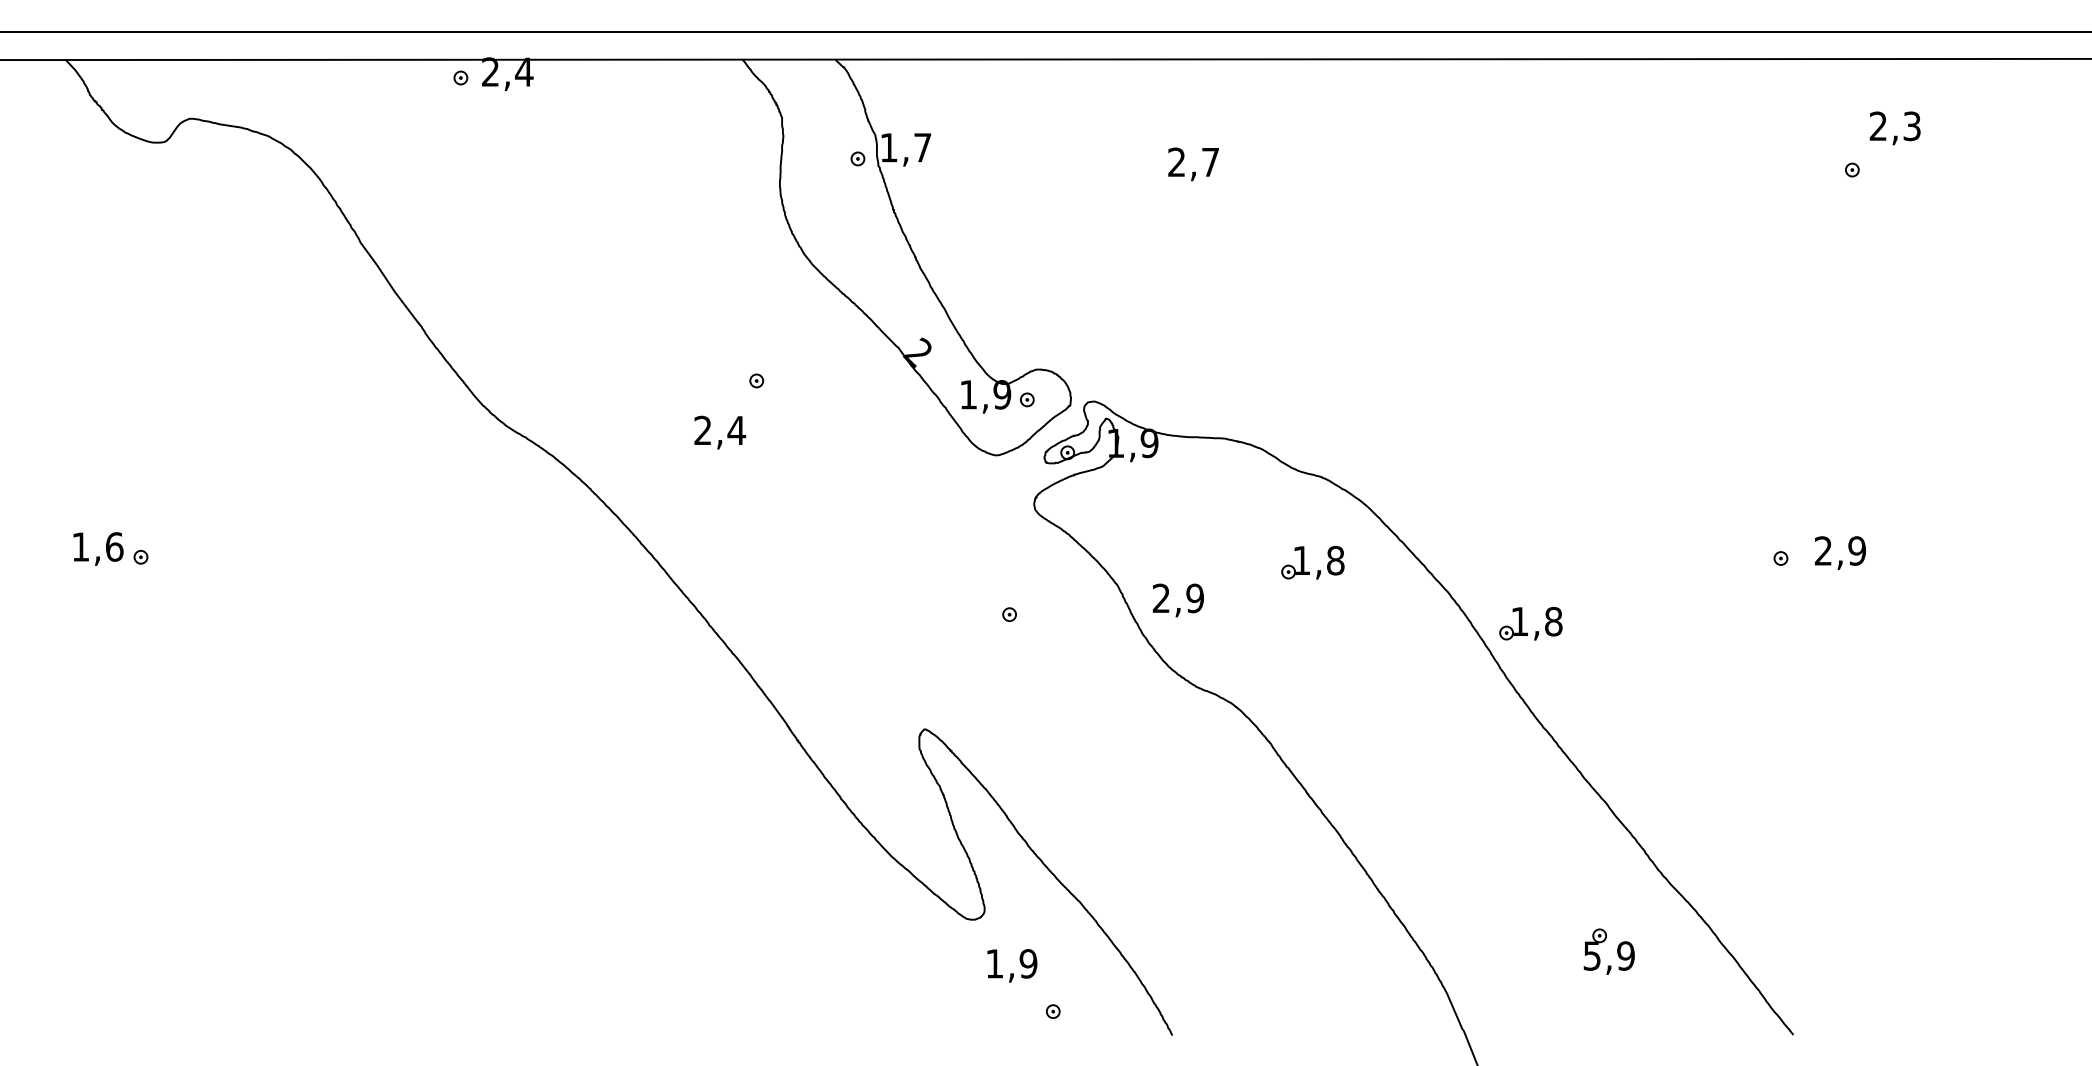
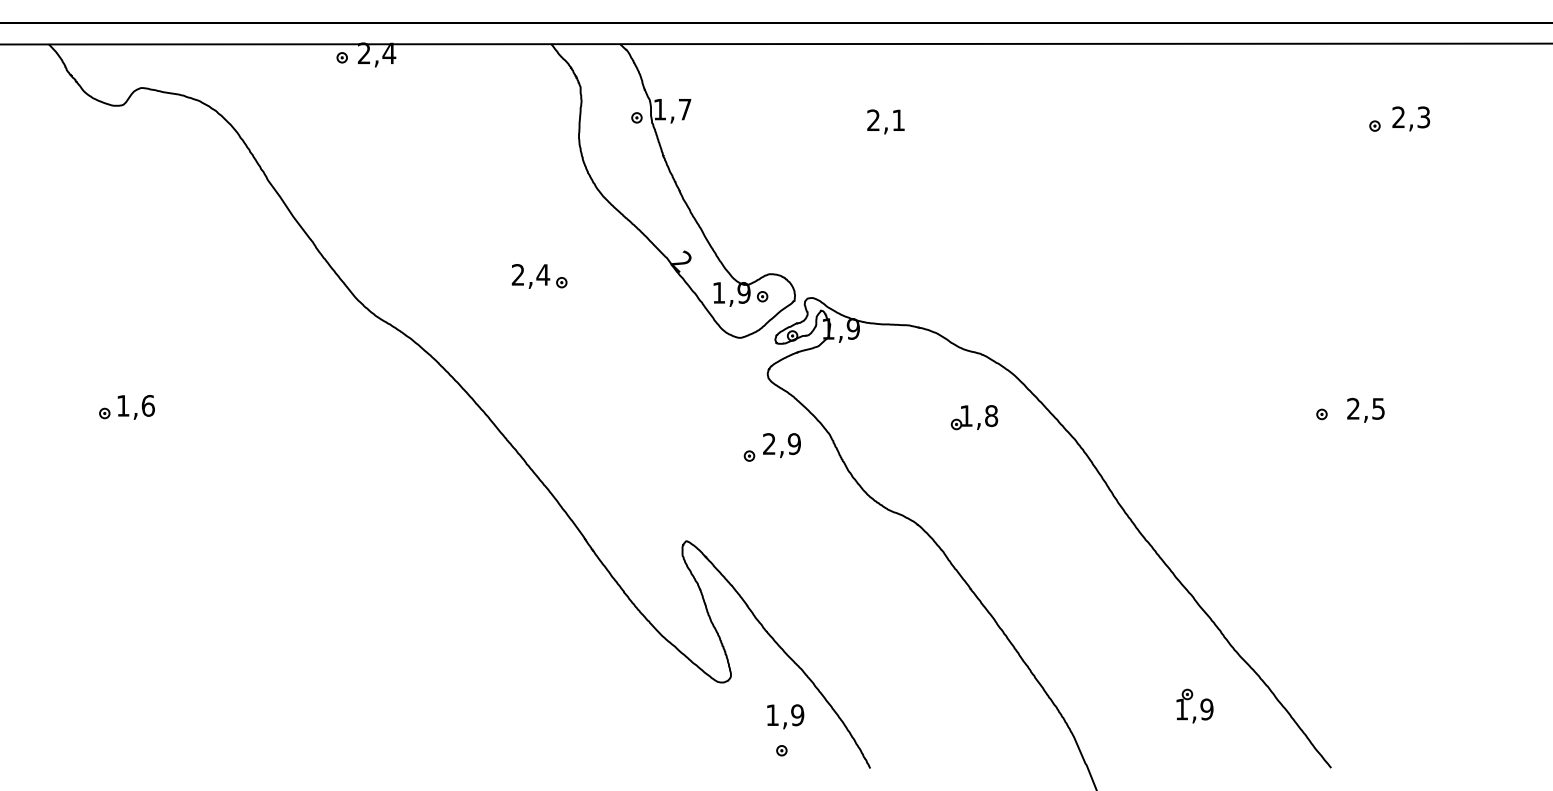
text: (1894, 128) -> (1410, 119), moved
text: (1210, 162) -> (898, 120), 2,7 -> 2,1
text: (720, 432) -> (531, 276), moved
text: (98, 548) -> (136, 407), moved
text: (1856, 550) -> (1378, 408), 2,9 -> 2,5
text: (1177, 600) -> (781, 445), moved
part: (1522, 623) -> (1130, 462), removed
text: (1591, 955) -> (1181, 709), 5,9 -> 1,9
text: (1012, 965) -> (785, 716), moved

